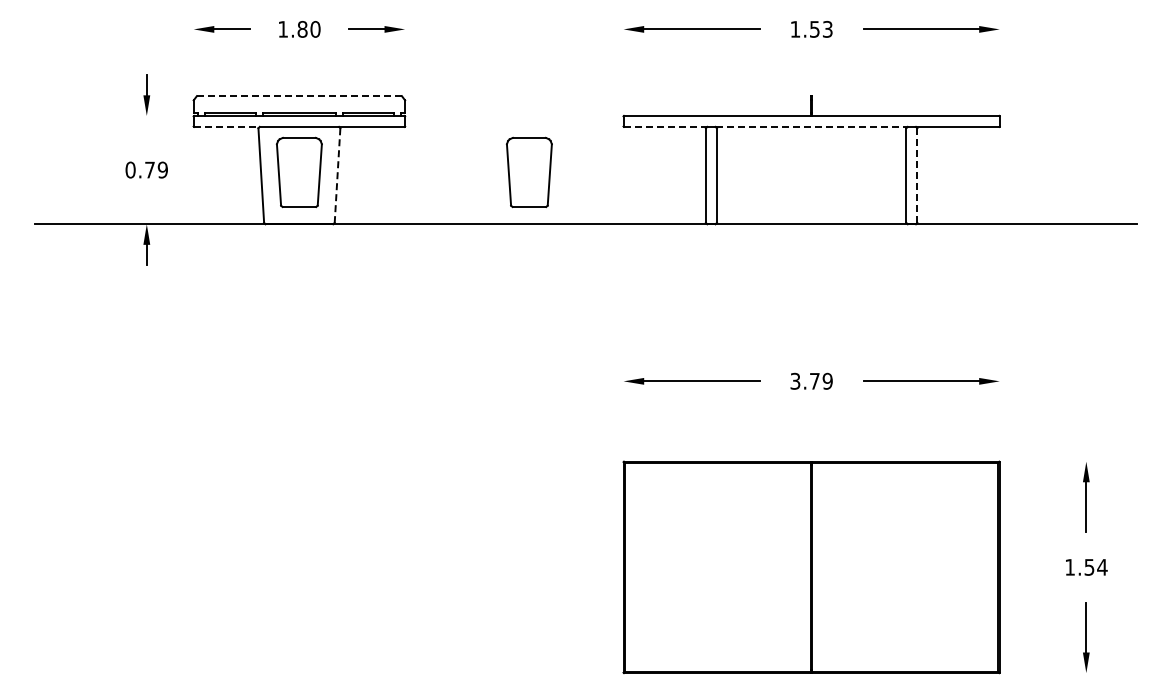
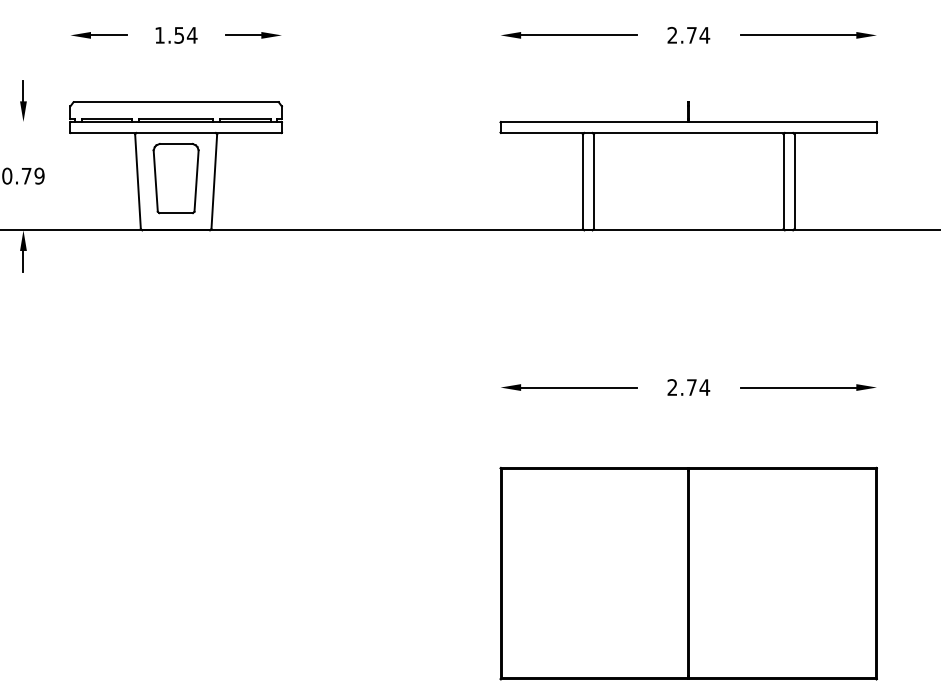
text: (308, 28) -> (185, 34), 1.80 -> 1.54
text: (811, 28) -> (688, 34), 1.53 -> 2.74
line: (299, 96) -> (176, 102), dashed -> solid
line: (226, 126) -> (103, 132), dashed -> solid
line: (665, 126) -> (542, 132), dashed -> solid
line: (812, 126) -> (689, 132), dashed -> solid
part: (528, 172) -> (405, 178), removed
line: (917, 175) -> (794, 181), dashed -> solid
line: (337, 176) -> (214, 182), dashed -> solid
text: (811, 380) -> (688, 386), 3.79 -> 2.74

